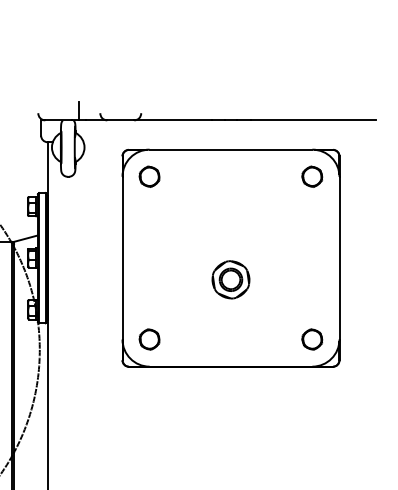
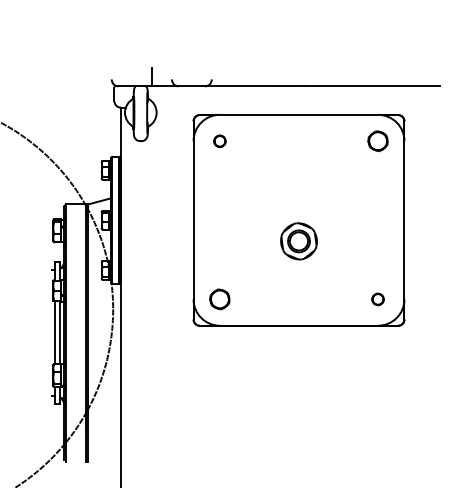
part: (149, 177) -> (219, 141), size x0.6
part: (311, 339) -> (377, 299), size x0.6

